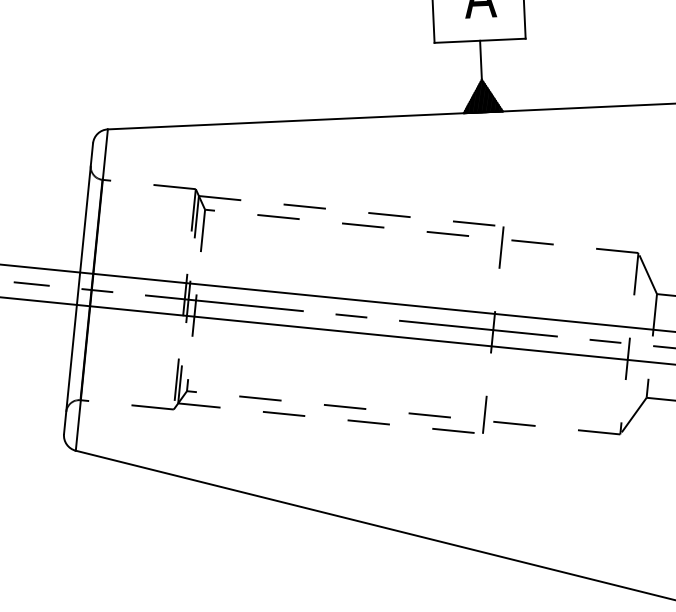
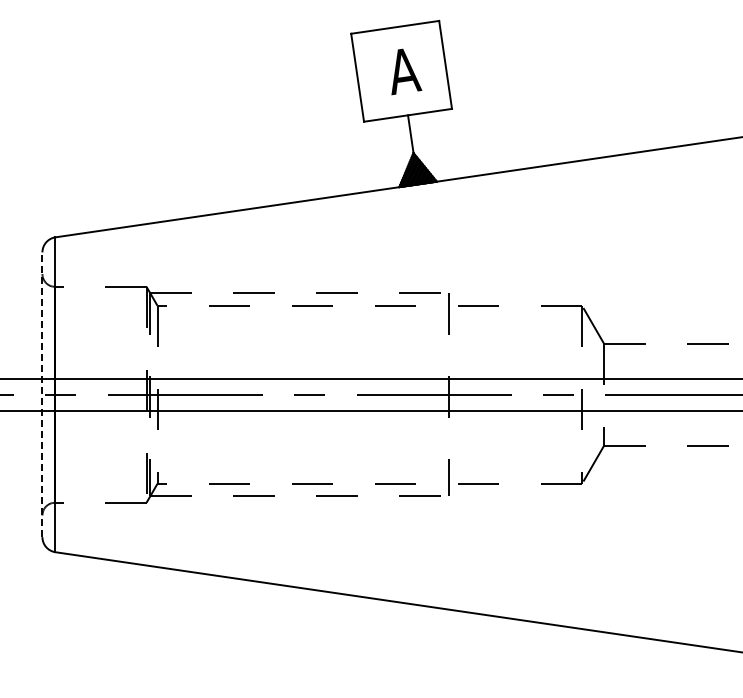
line: (78, 288) -> (42, 394), solid -> dashed

